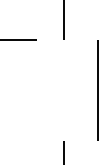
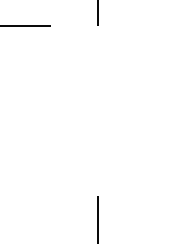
line: (97, 90) -> (154, 111), removed

